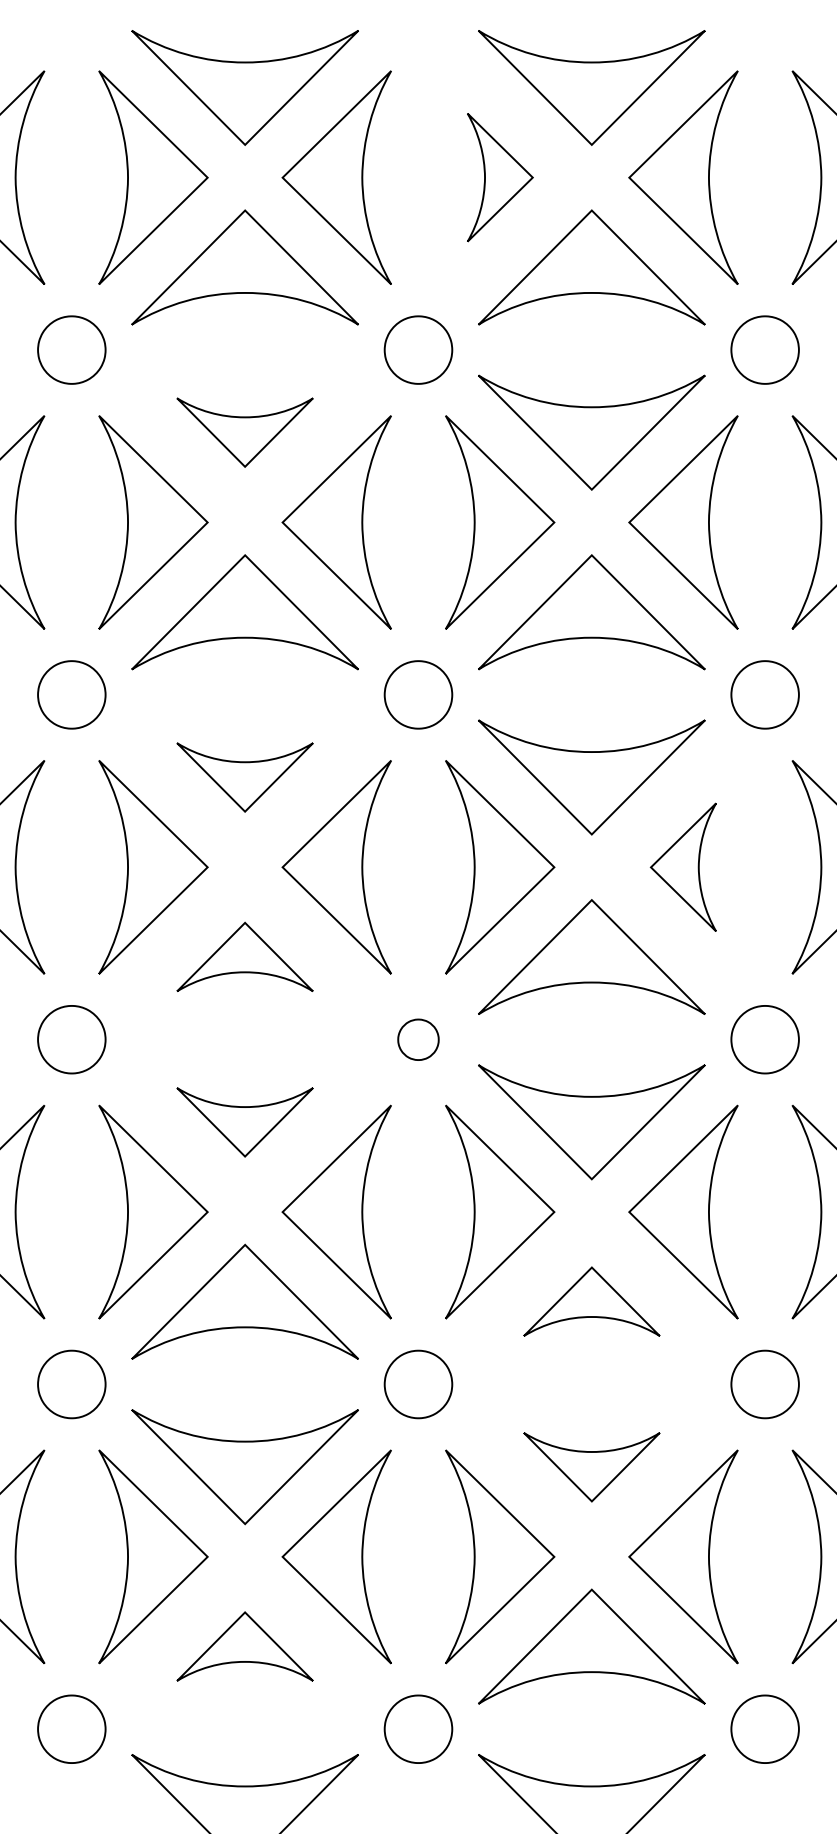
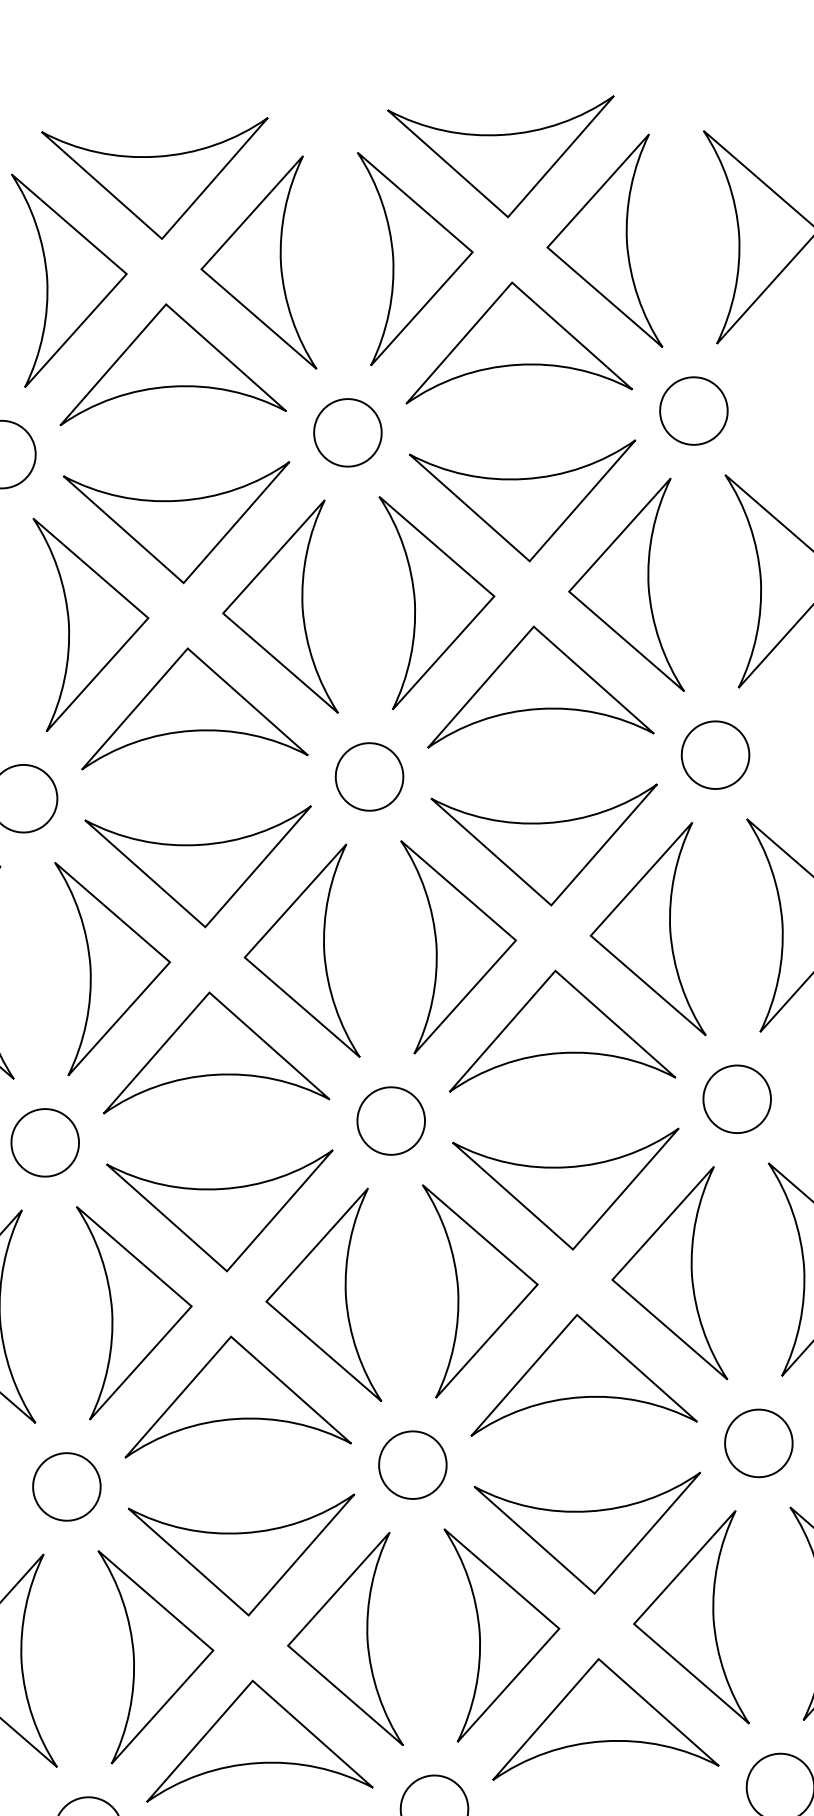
part: (500, 177) -> (418, 255), size x1.67
part: (244, 432) -> (179, 525), size x1.67
part: (244, 777) -> (201, 870), size x1.67
part: (683, 867) -> (644, 932), size x1.67
part: (244, 956) -> (212, 1048), size x1.67
part: (418, 1039) -> (391, 1120), size x1.67
part: (244, 1122) -> (222, 1214), size x1.67
part: (591, 1301) -> (580, 1371), size x1.67
part: (591, 1467) -> (590, 1537), size x1.67
part: (244, 1646) -> (255, 1737), size x1.67

